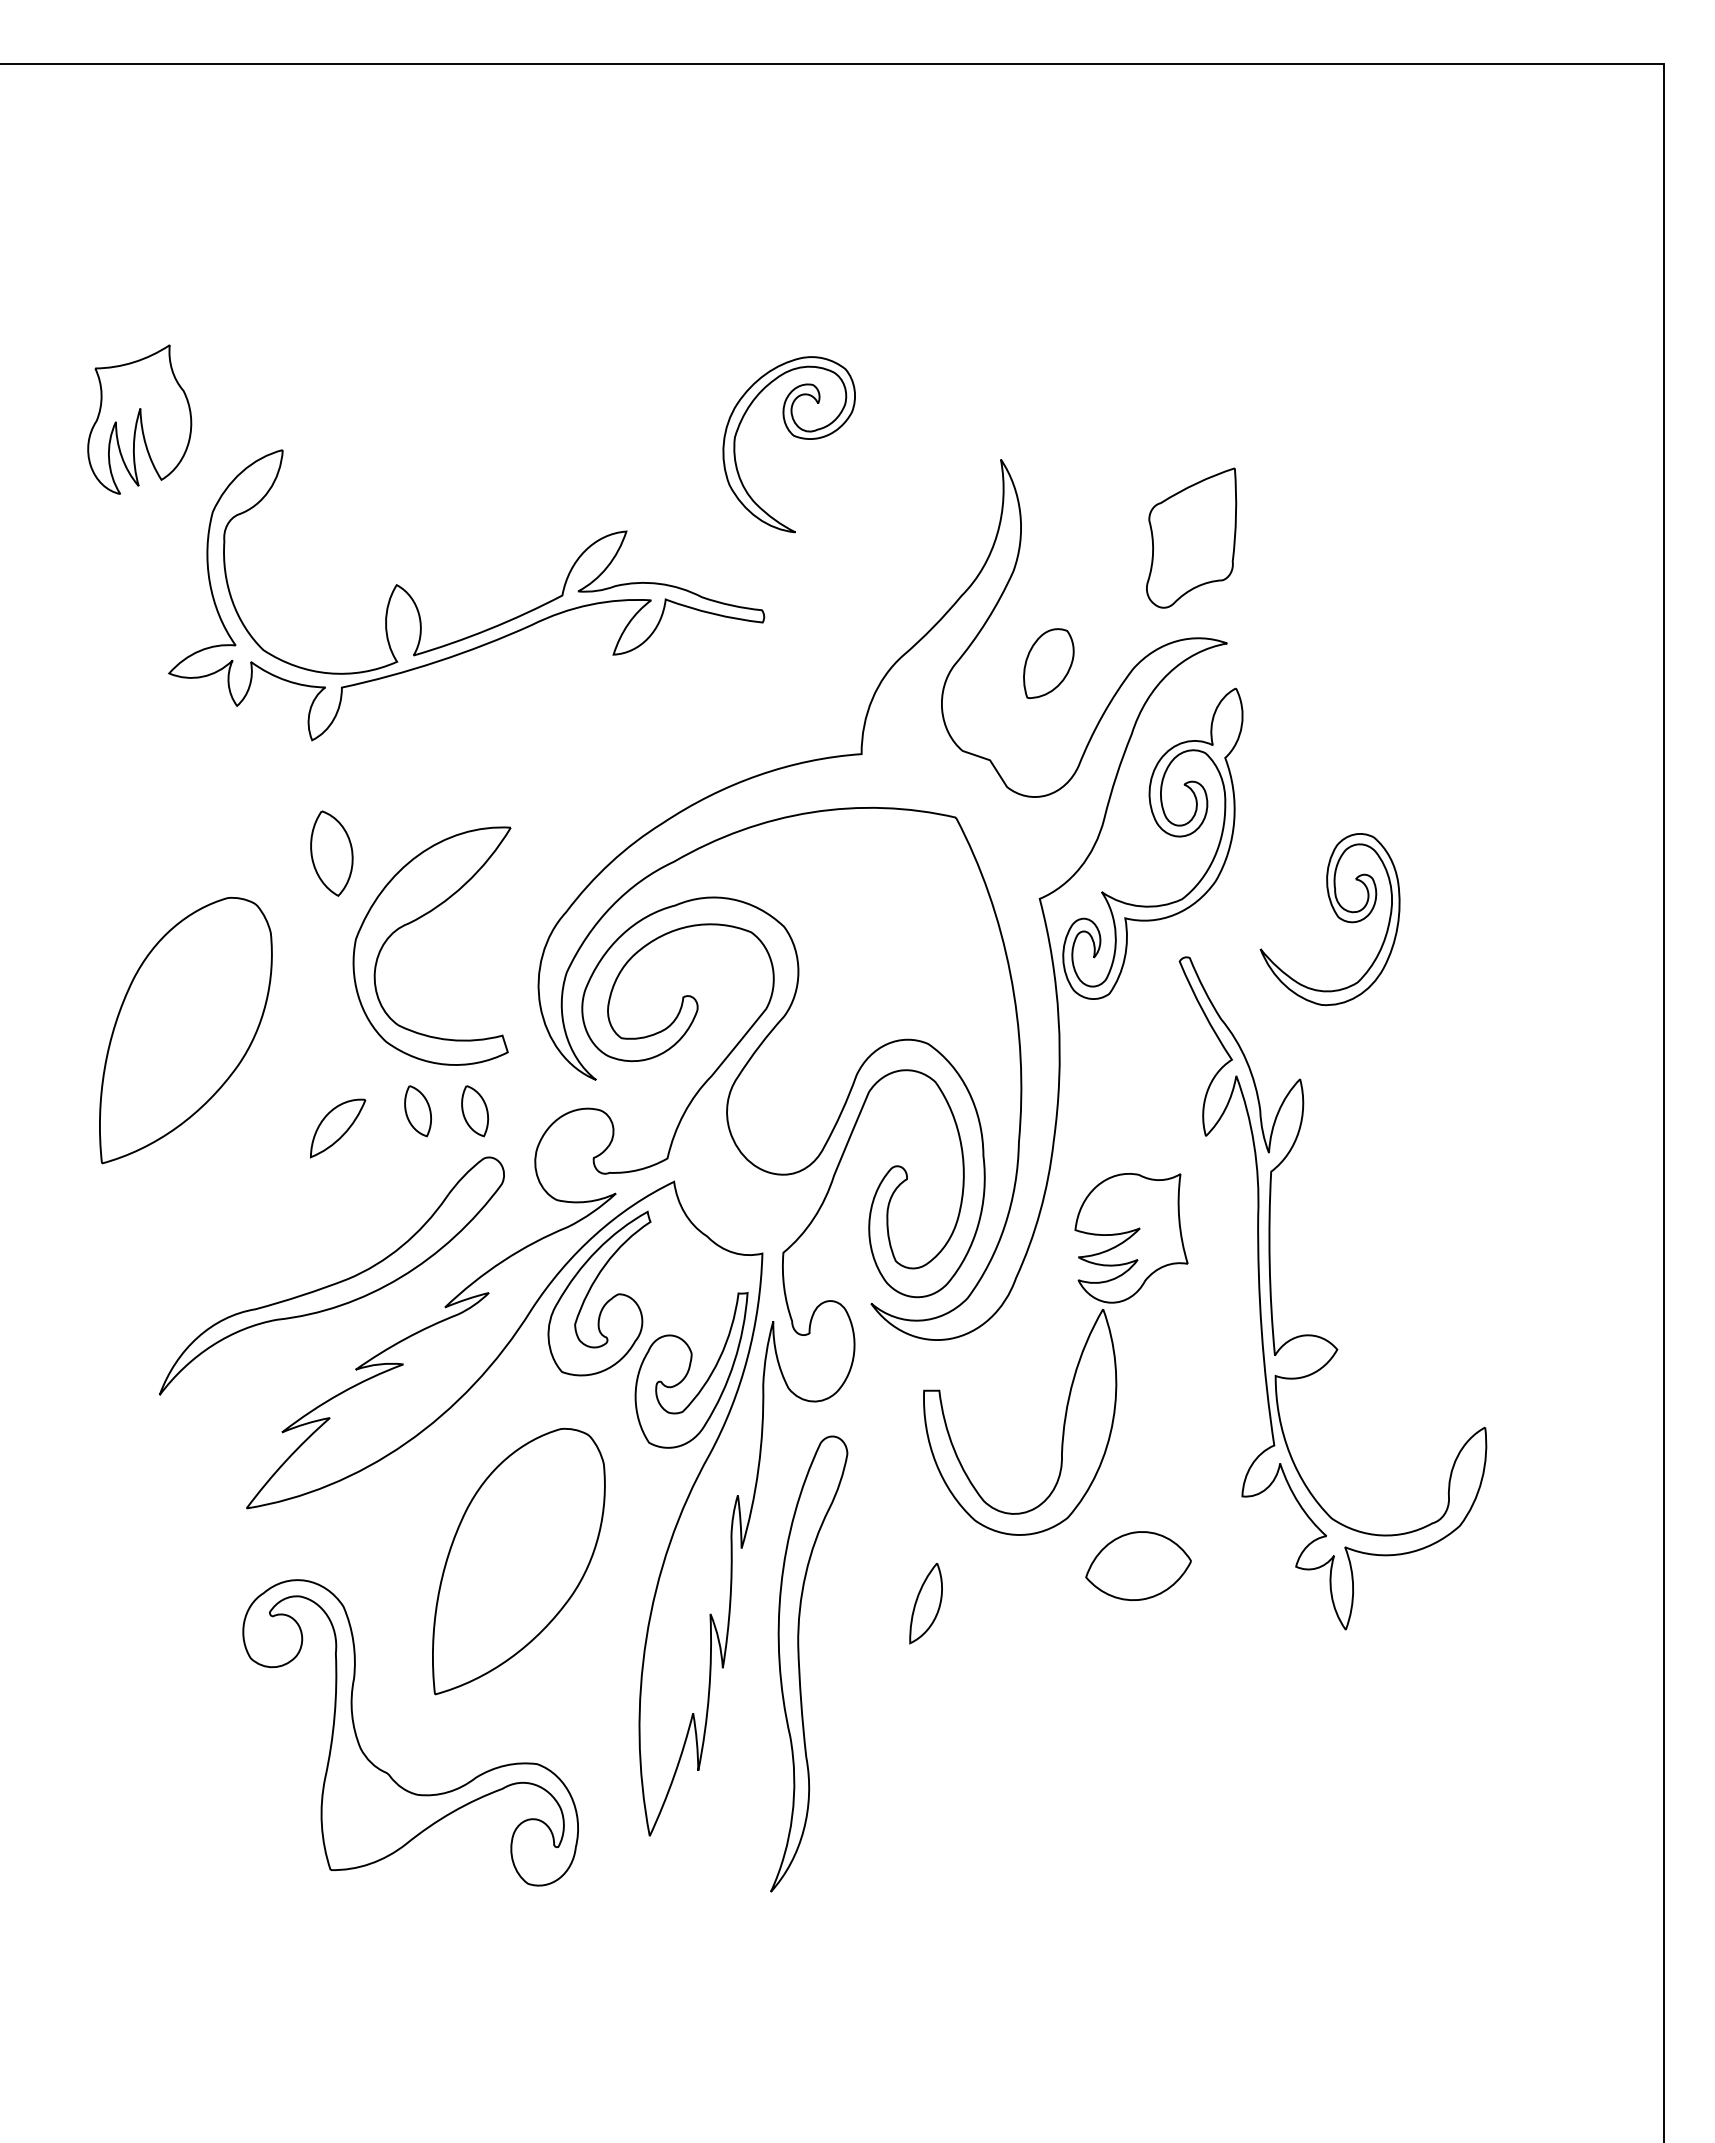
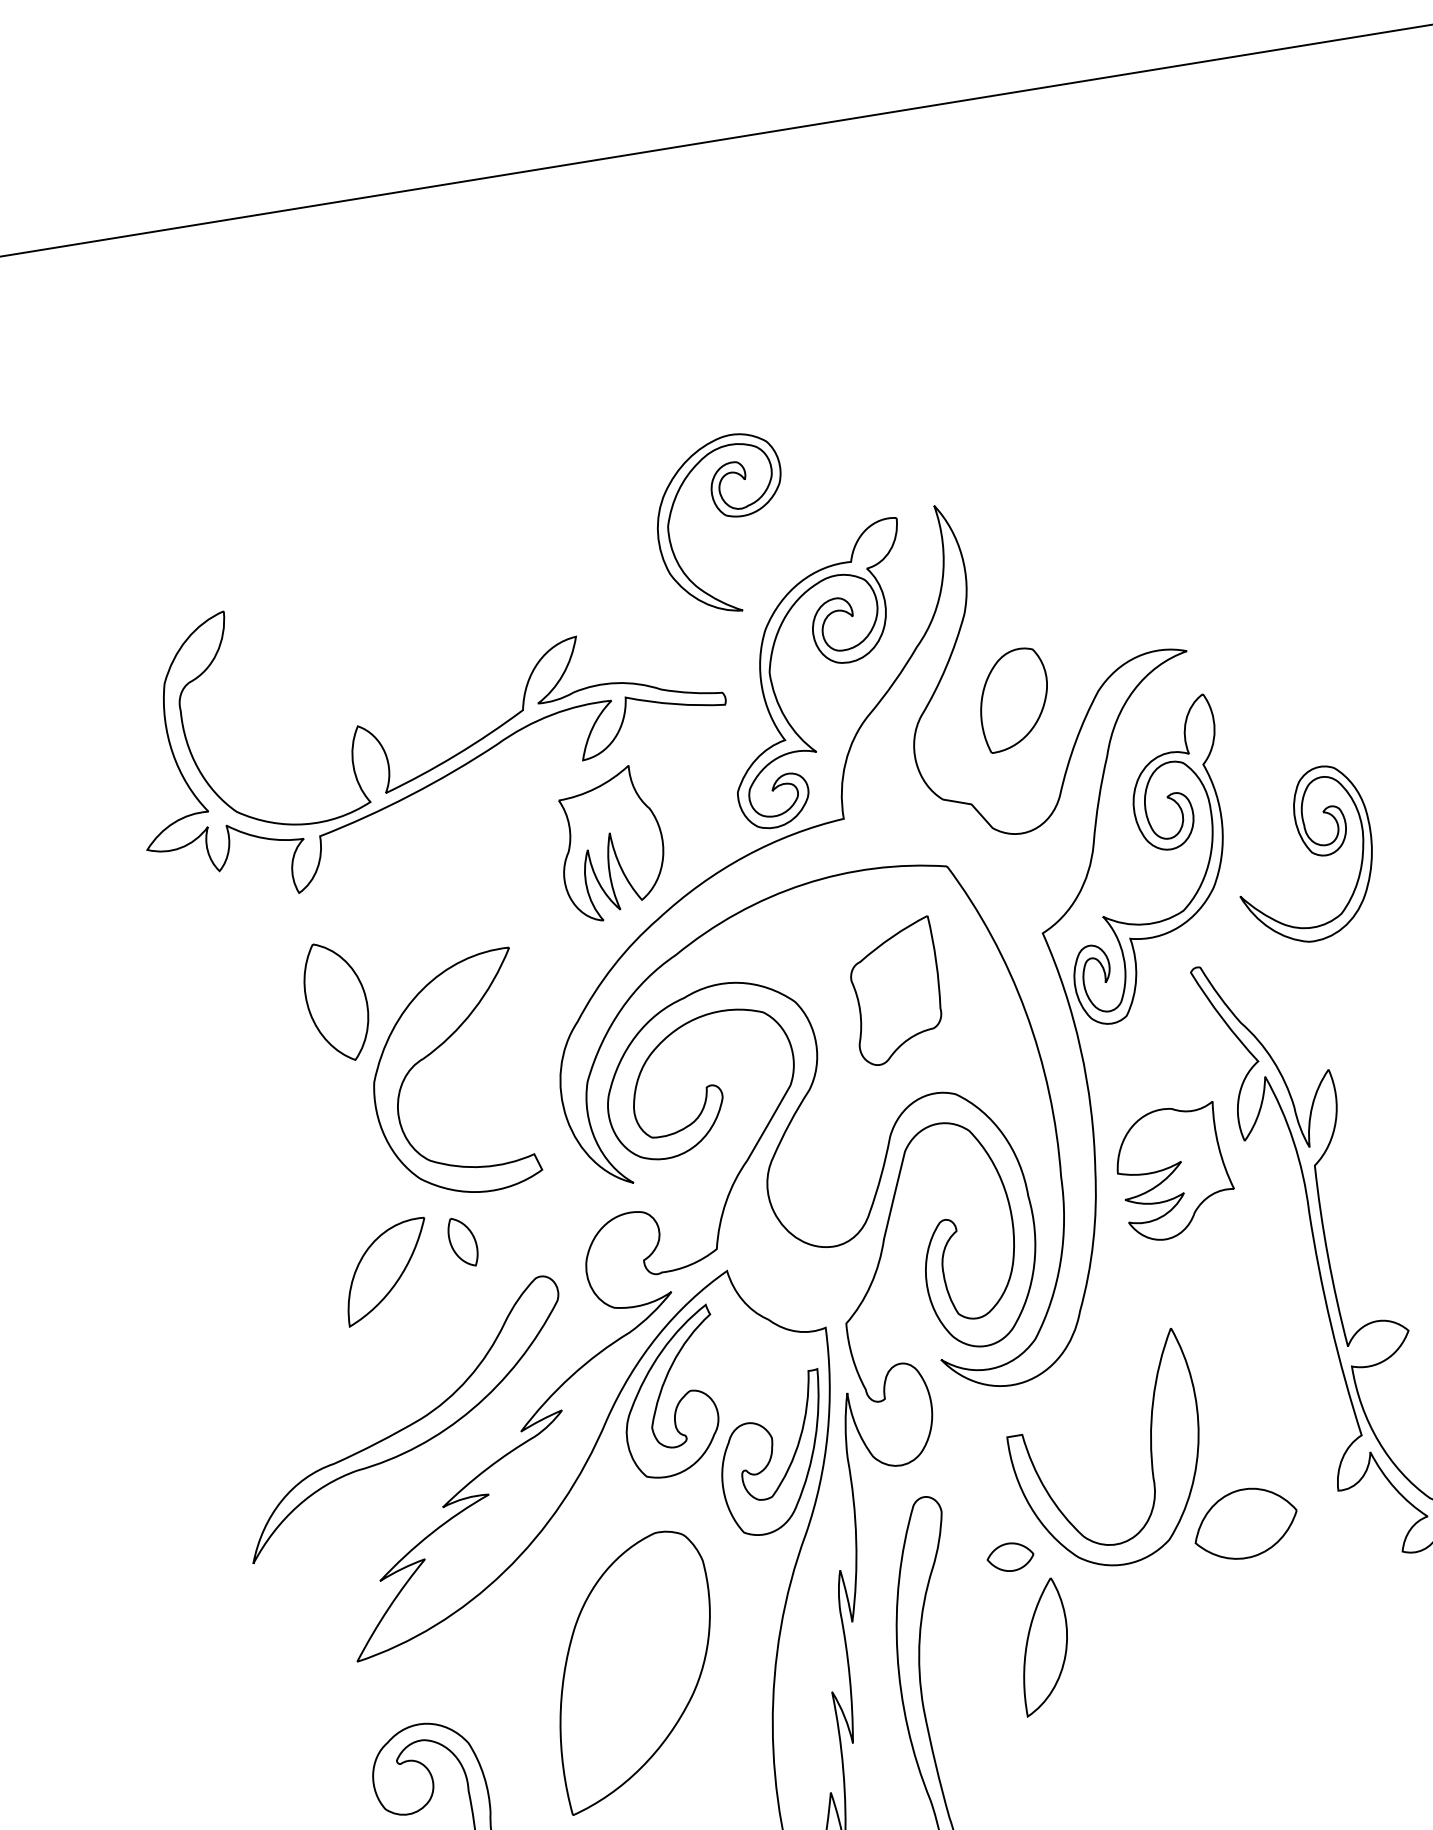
part: (139, 419) -> (610, 843), moved
part: (1191, 537) -> (895, 991), moved
part: (872, 595) -> (829, 660), added
part: (1048, 663) -> (1013, 699), size x1.43
part: (331, 853) -> (336, 1001), size x1.43
part: (1336, 916) -> (1309, 852), moved
part: (185, 1030) -> (220, 1199), removed
part: (474, 1111) -> (518, 1233), removed
part: (337, 1128) -> (386, 1272), size x1.67
part: (1131, 1238) -> (1174, 1172), moved
part: (907, 1509) -> (1009, 1557), added
part: (1138, 1565) -> (1245, 1523), moved
part: (925, 1603) -> (1042, 1647), size x1.67

